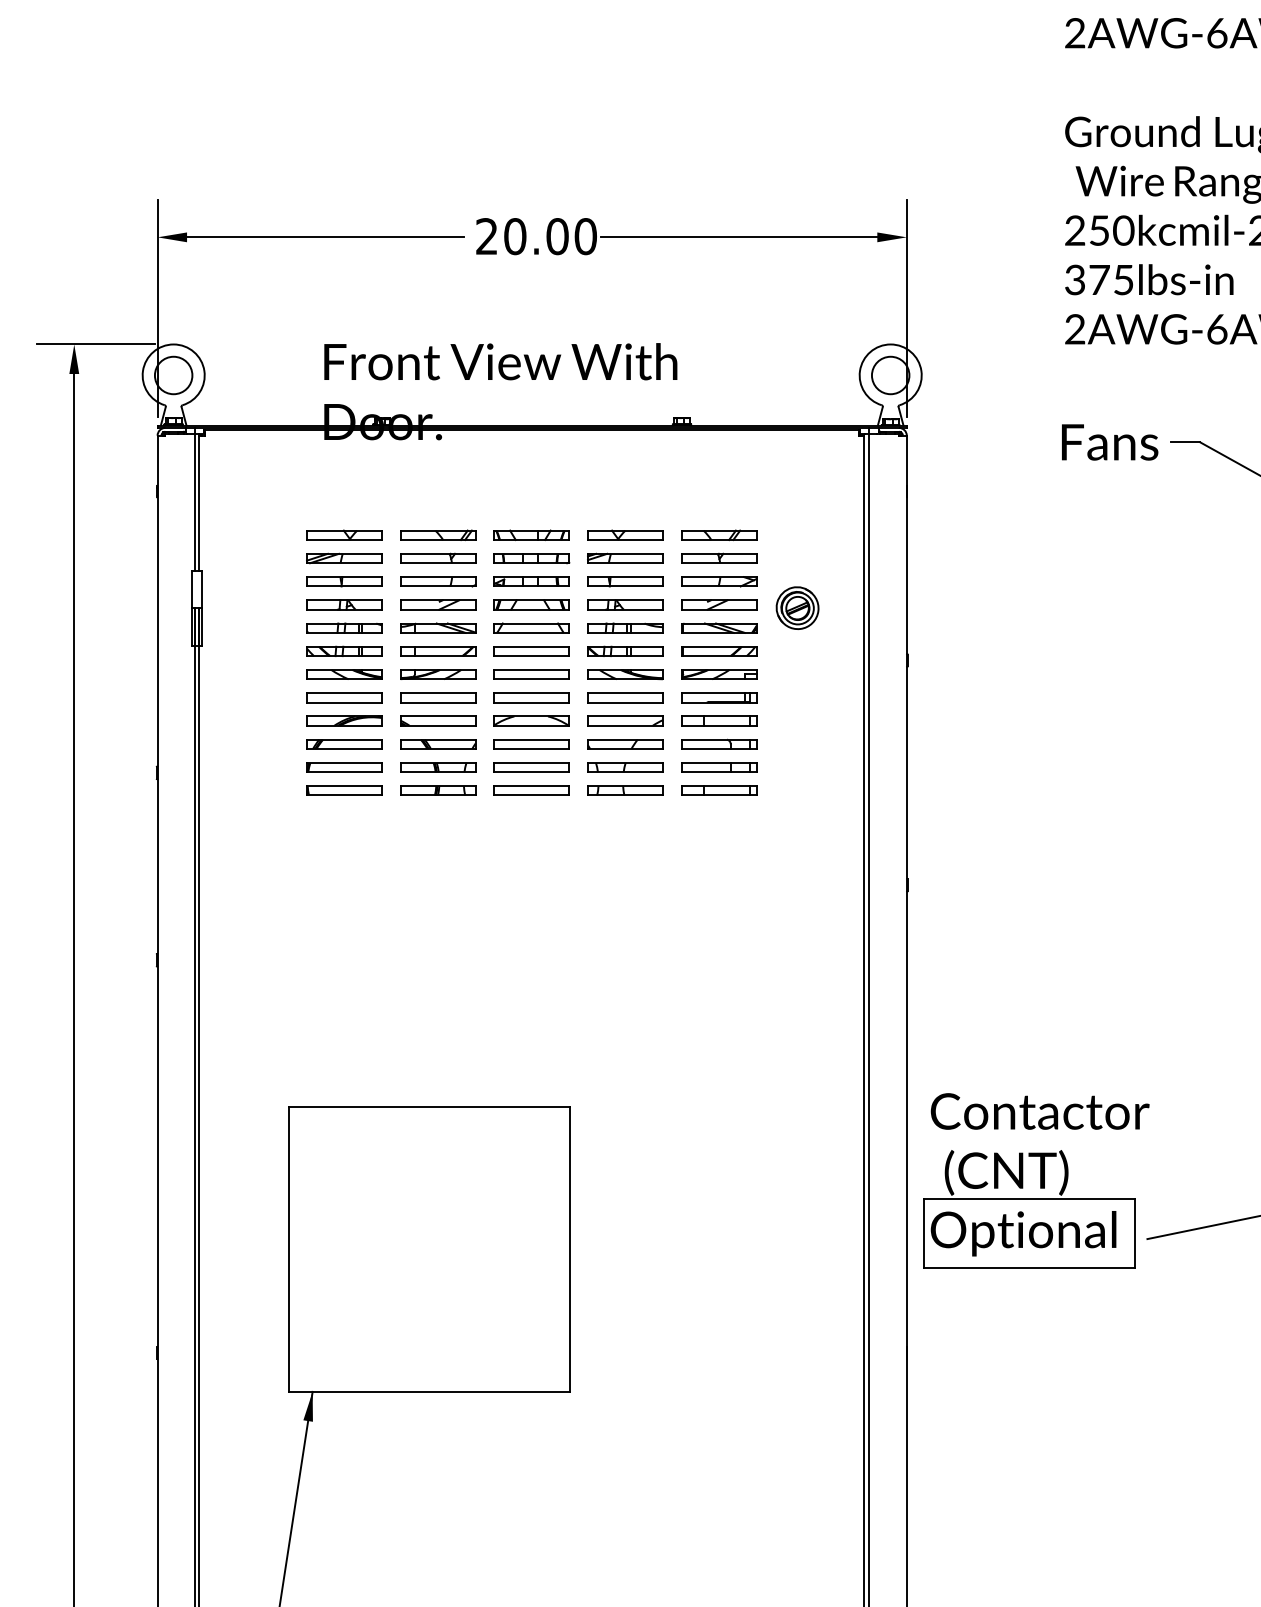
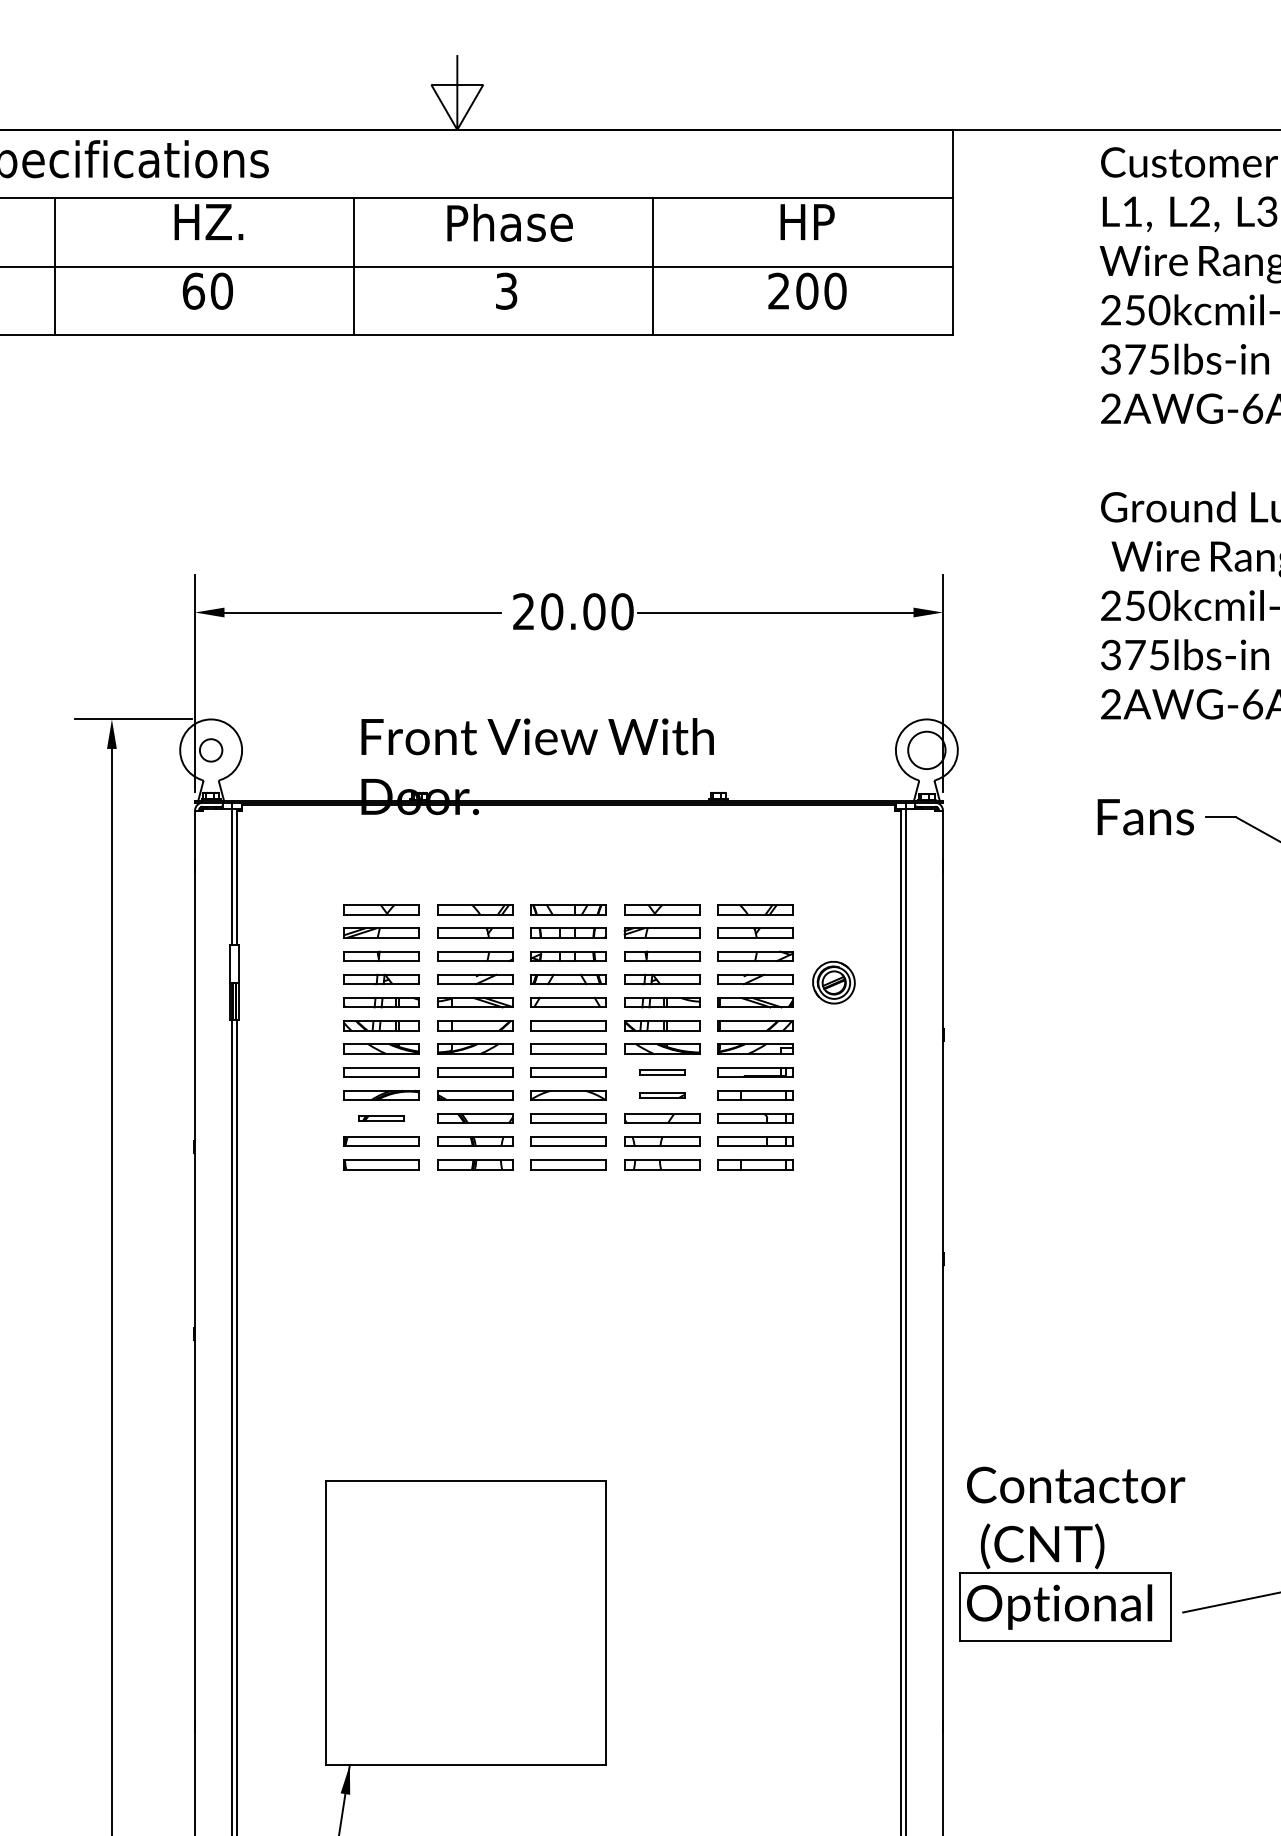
circle: (173, 375) -> (210, 750), size x0.6
part: (625, 698) -> (662, 1072), size x0.6
part: (625, 721) -> (662, 1095), size x0.6
part: (344, 744) -> (381, 1118), size x0.6

